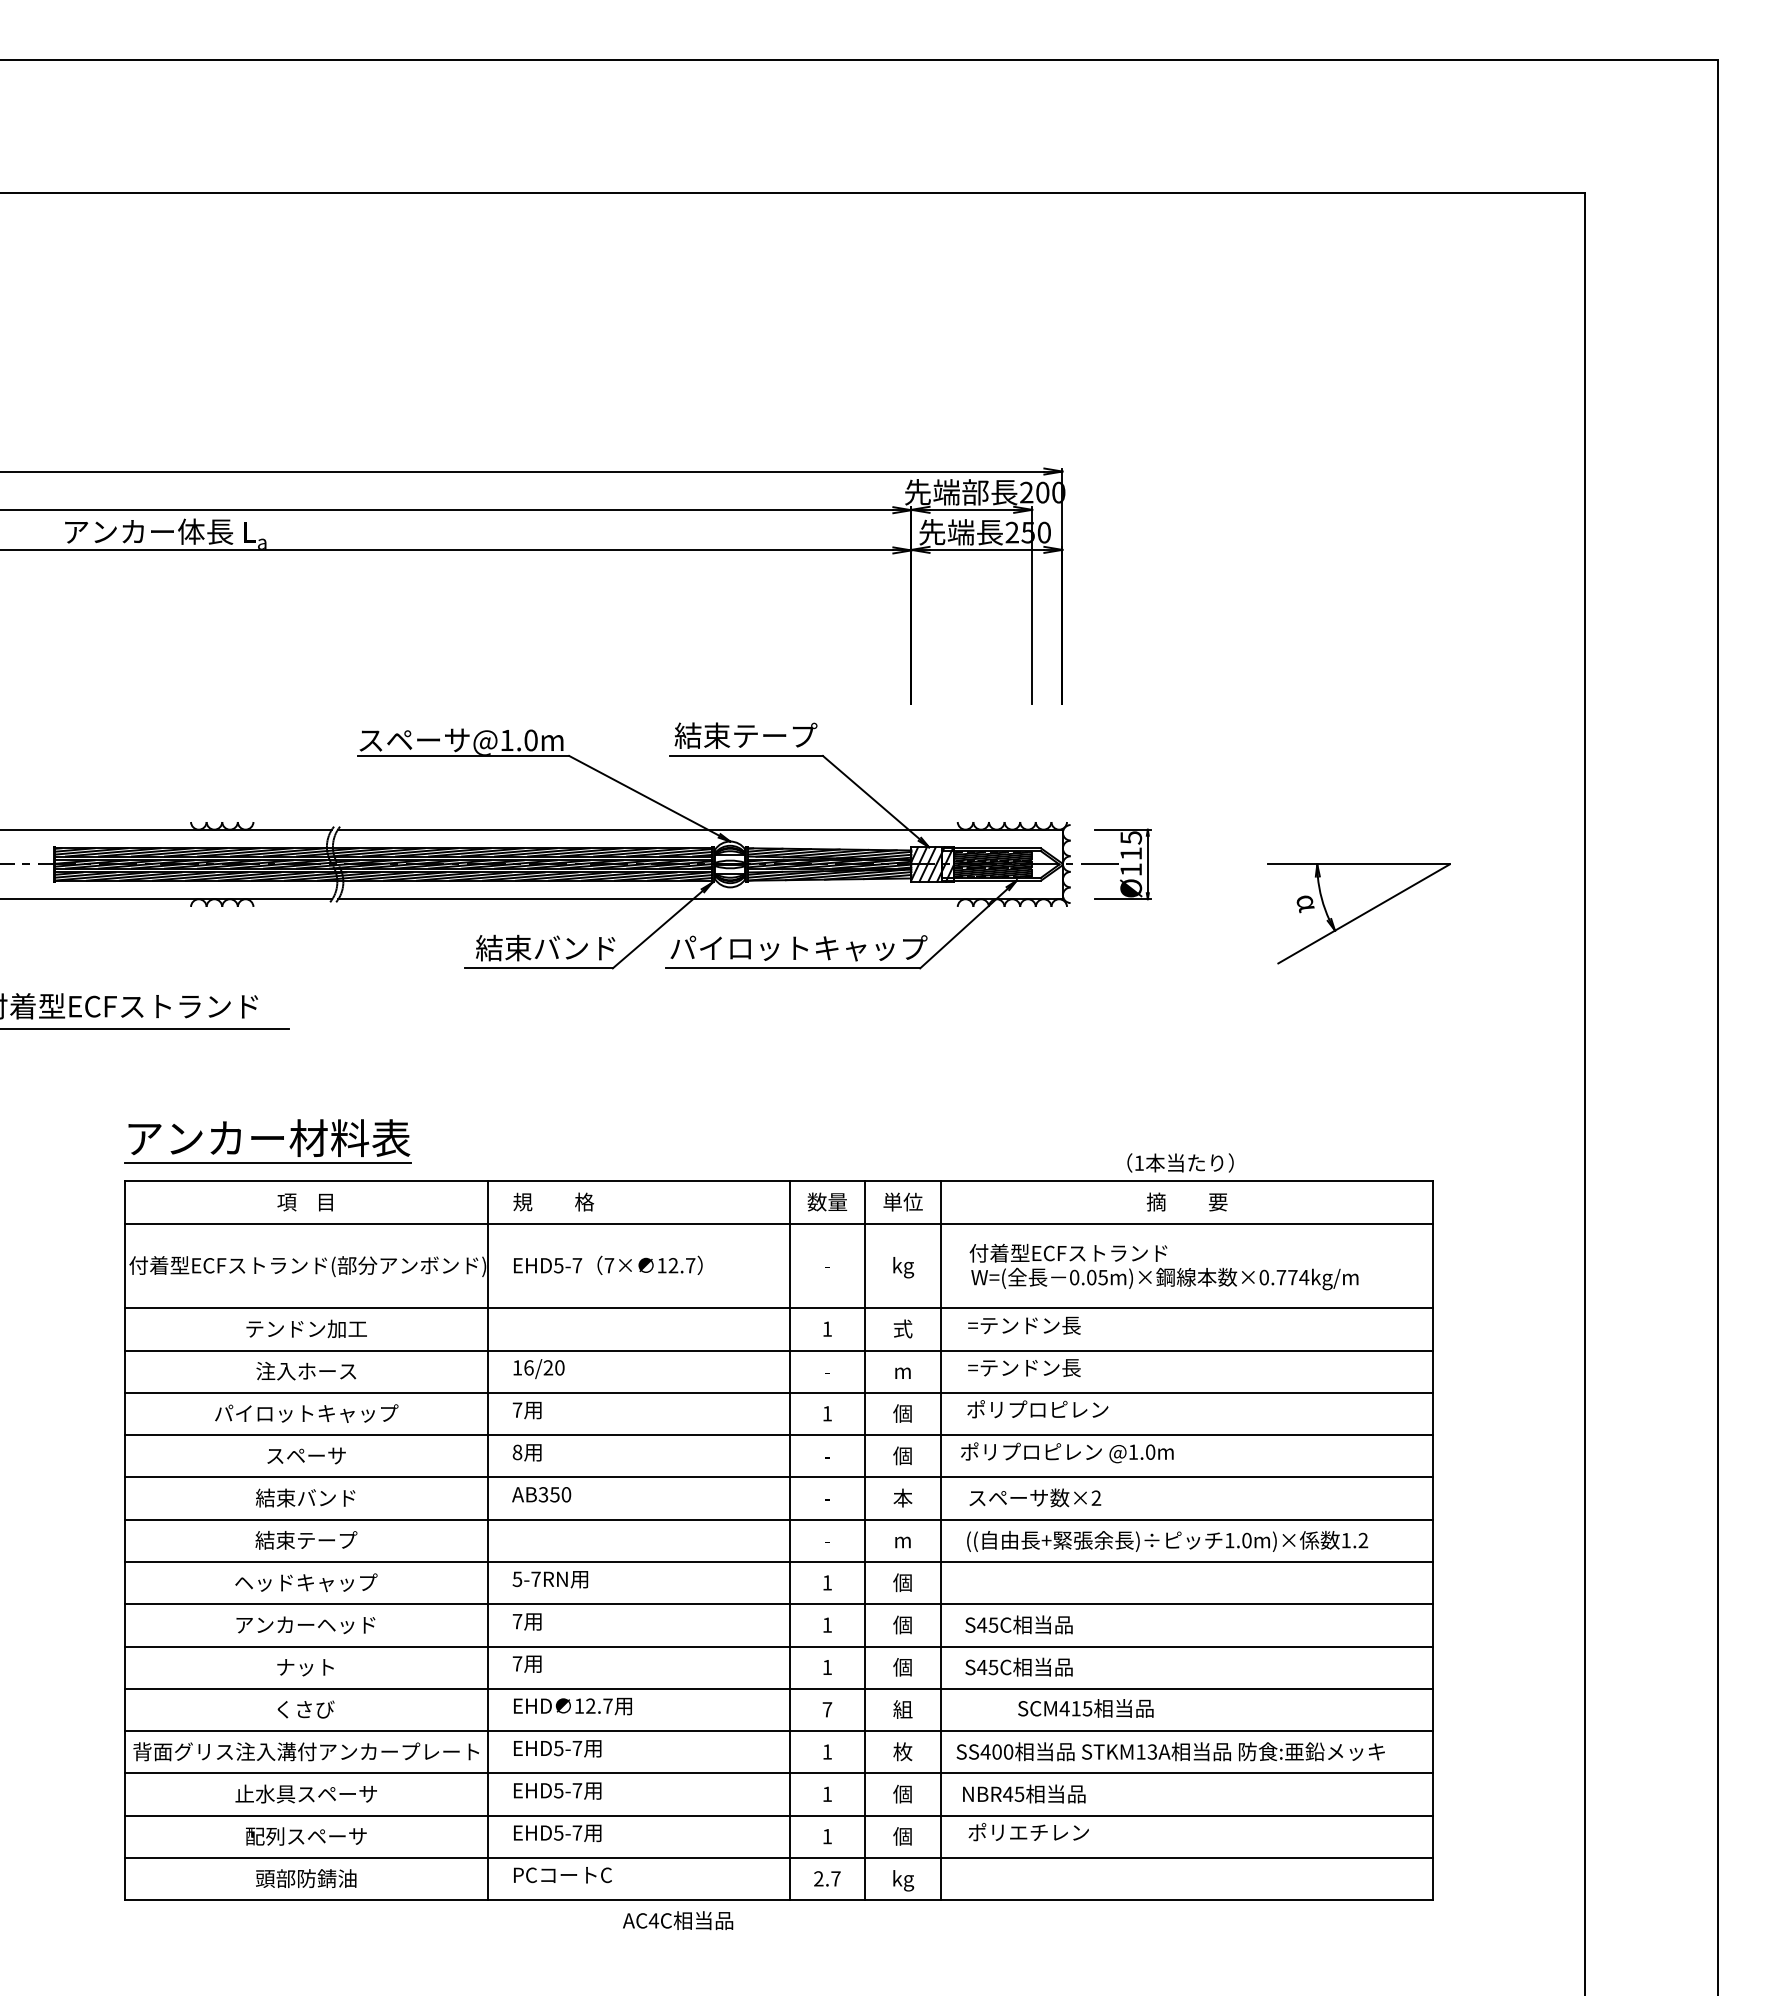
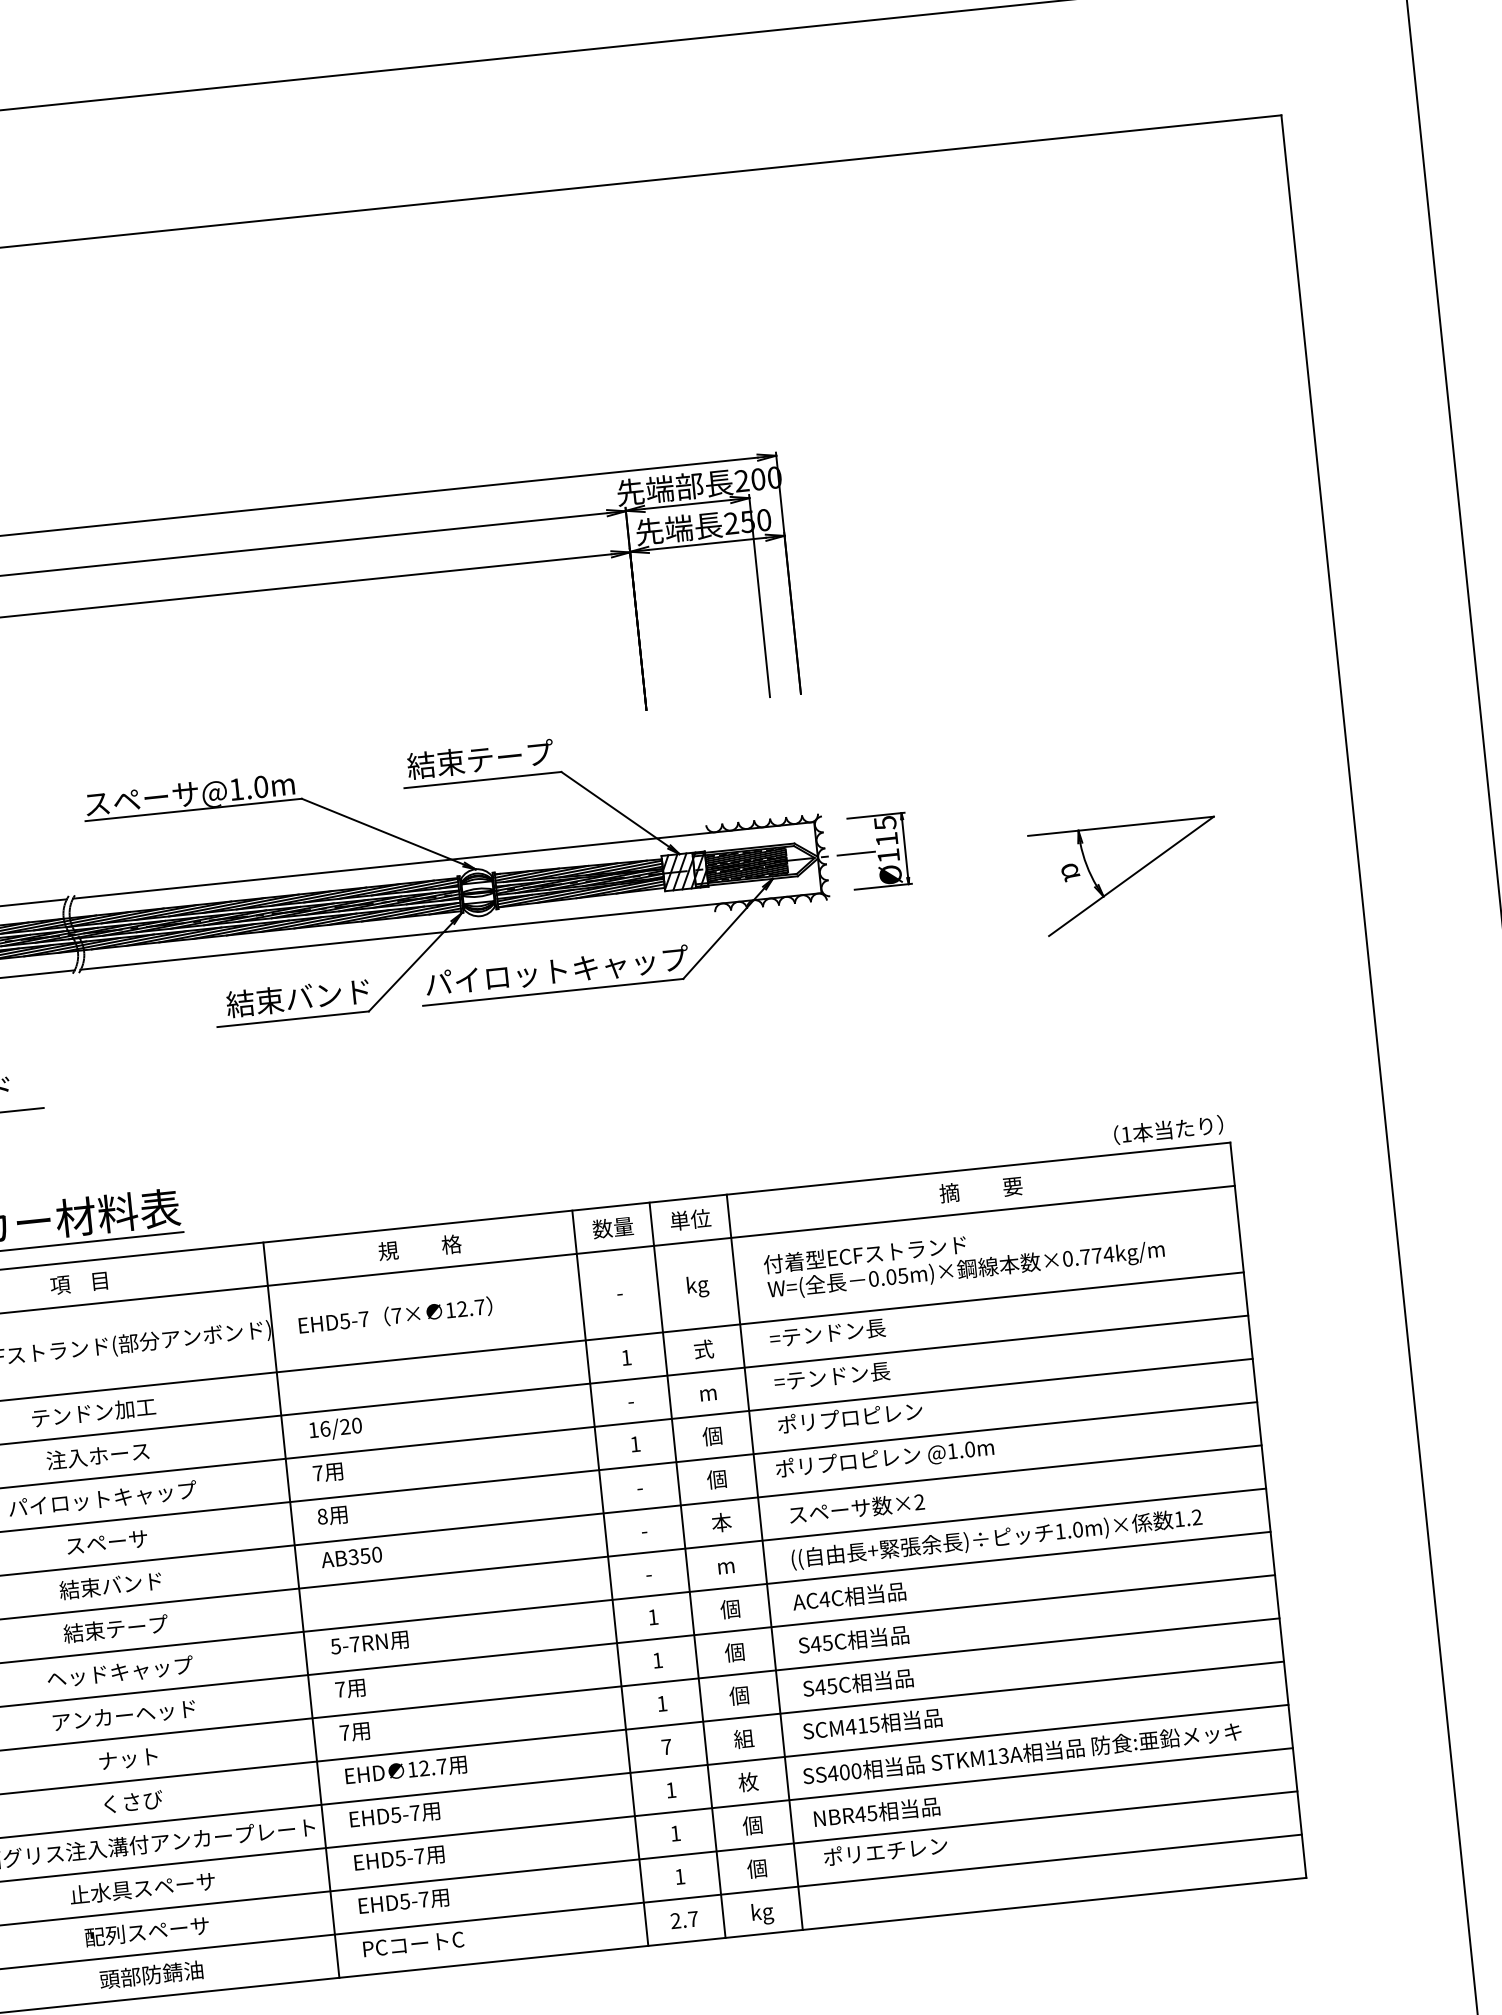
text: (1180, 1162) -> (1168, 1129), moved
text: (553, 1201) -> (419, 1247), moved
text: (1085, 1708) -> (872, 1724), moved
text: (678, 1920) -> (849, 1596), moved

